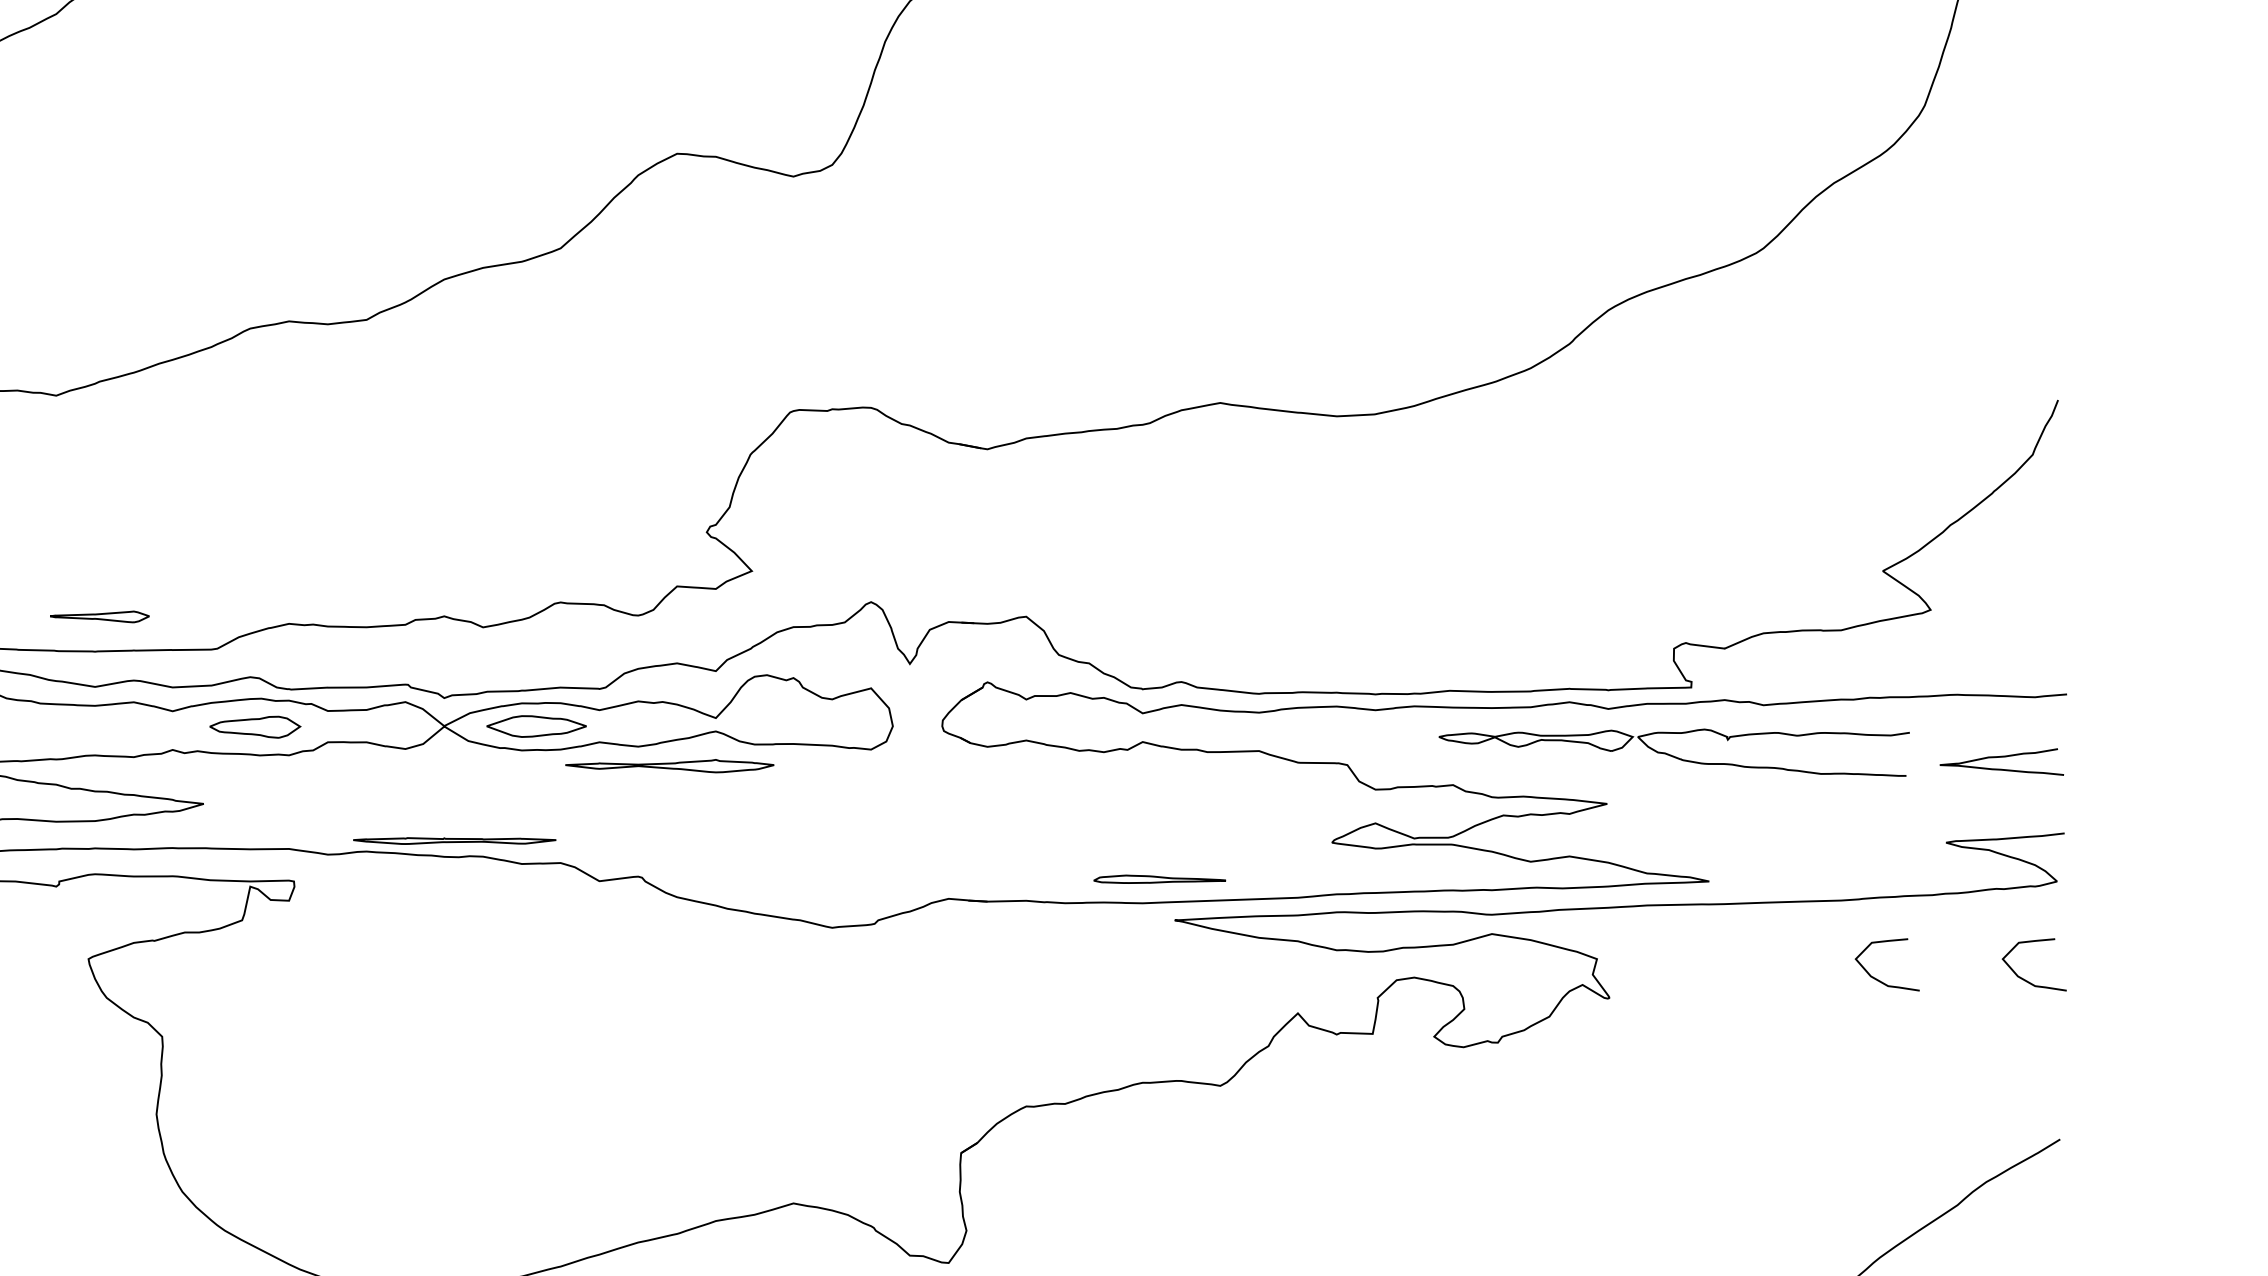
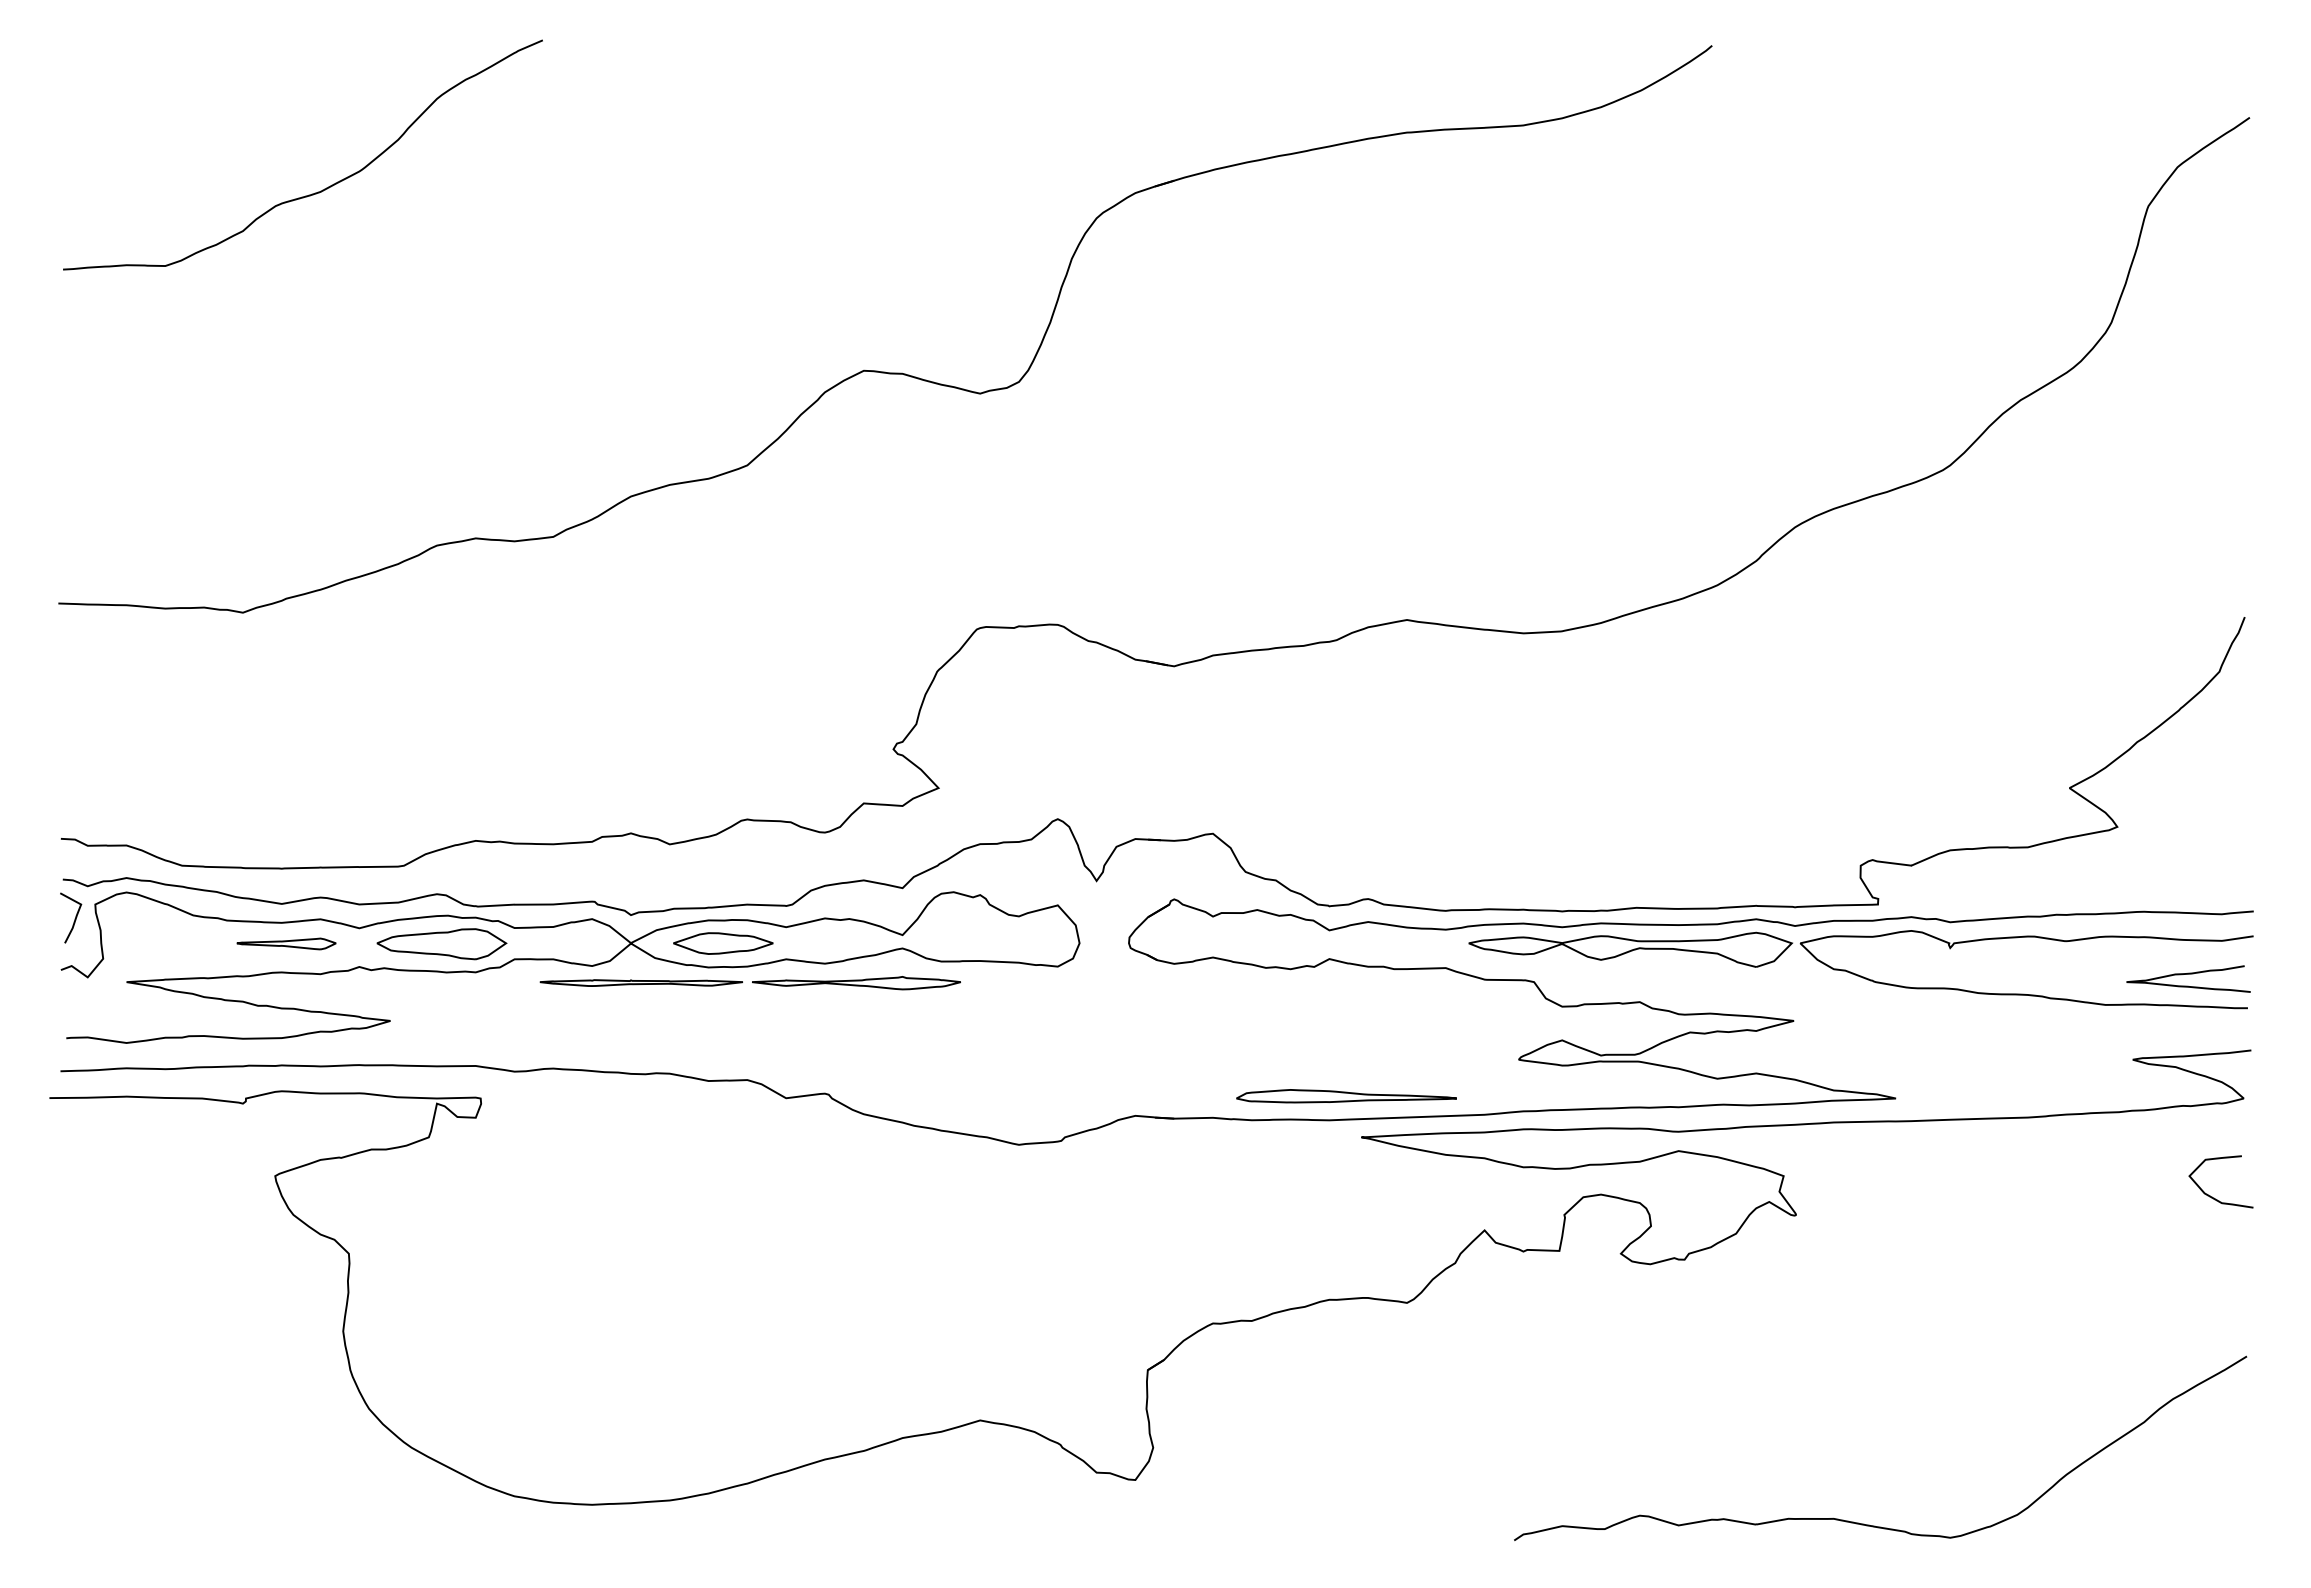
part: (99, 616) -> (286, 943), moved
part: (254, 727) -> (441, 944), size x1.43
part: (1673, 752) -> (1860, 969), size x1.67
part: (453, 840) -> (640, 982), moved
part: (1159, 879) -> (1346, 1096), size x1.67
curve: (1878, 979) -> (2065, 1196), removed

